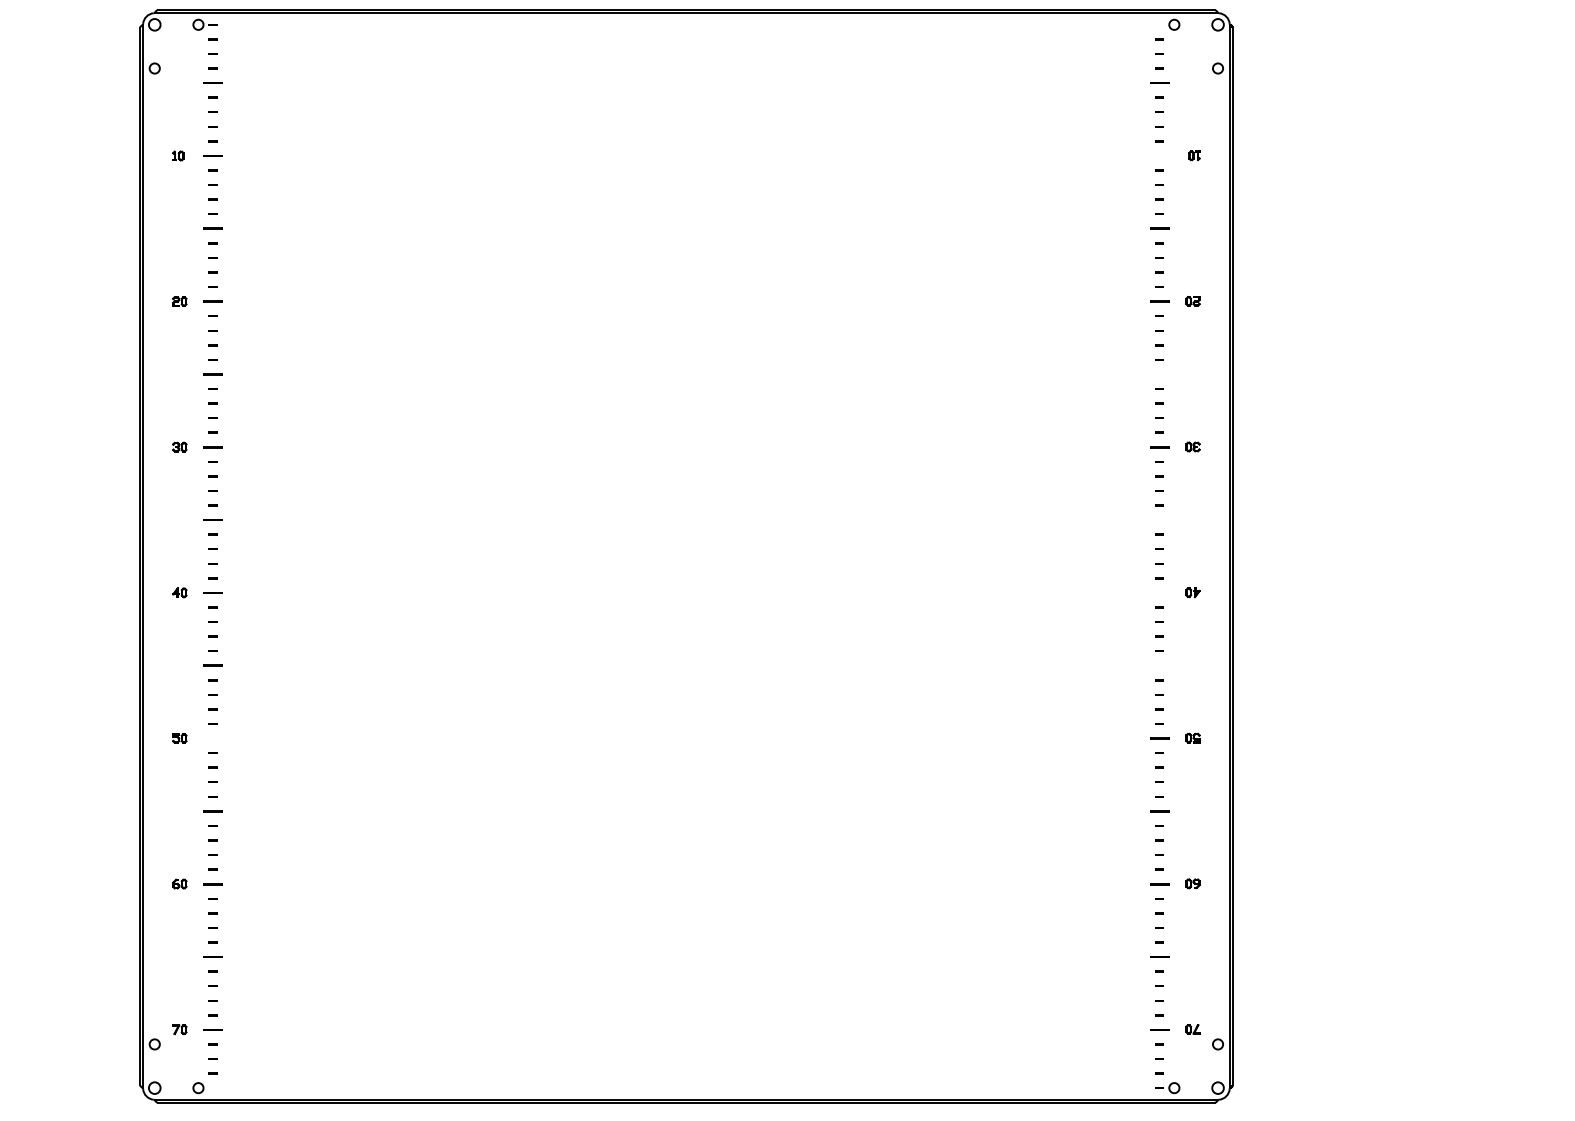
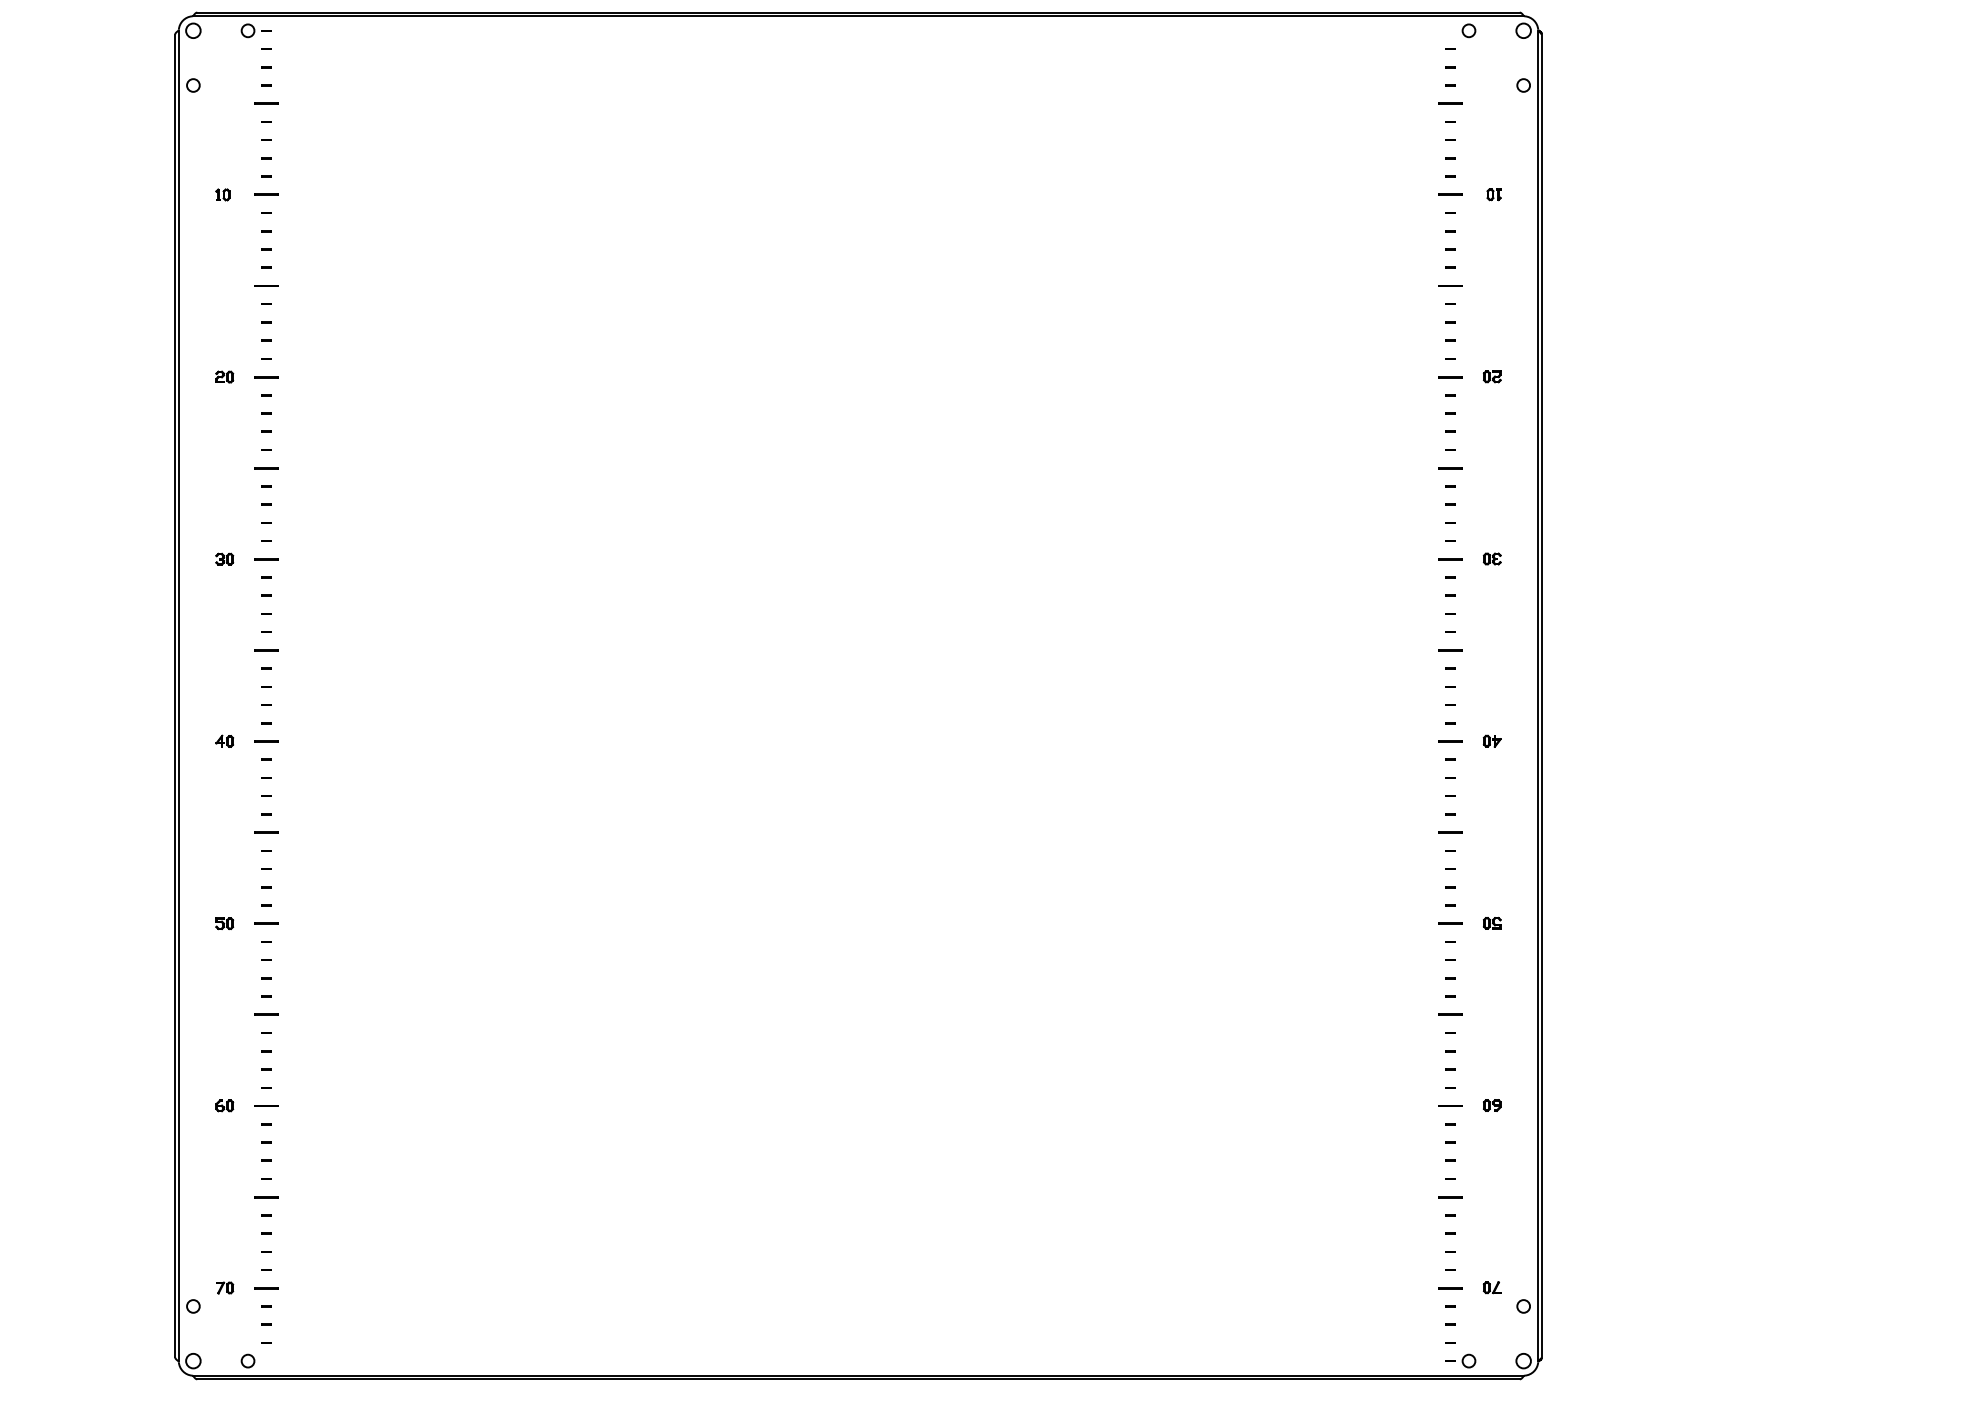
line: (1159, 155) -> (1450, 194), added
line: (1159, 374) -> (1450, 468), added
line: (1159, 520) -> (1450, 650), added
line: (1159, 592) -> (1450, 741), added
line: (1159, 665) -> (1450, 832), added
line: (213, 738) -> (266, 923), added

